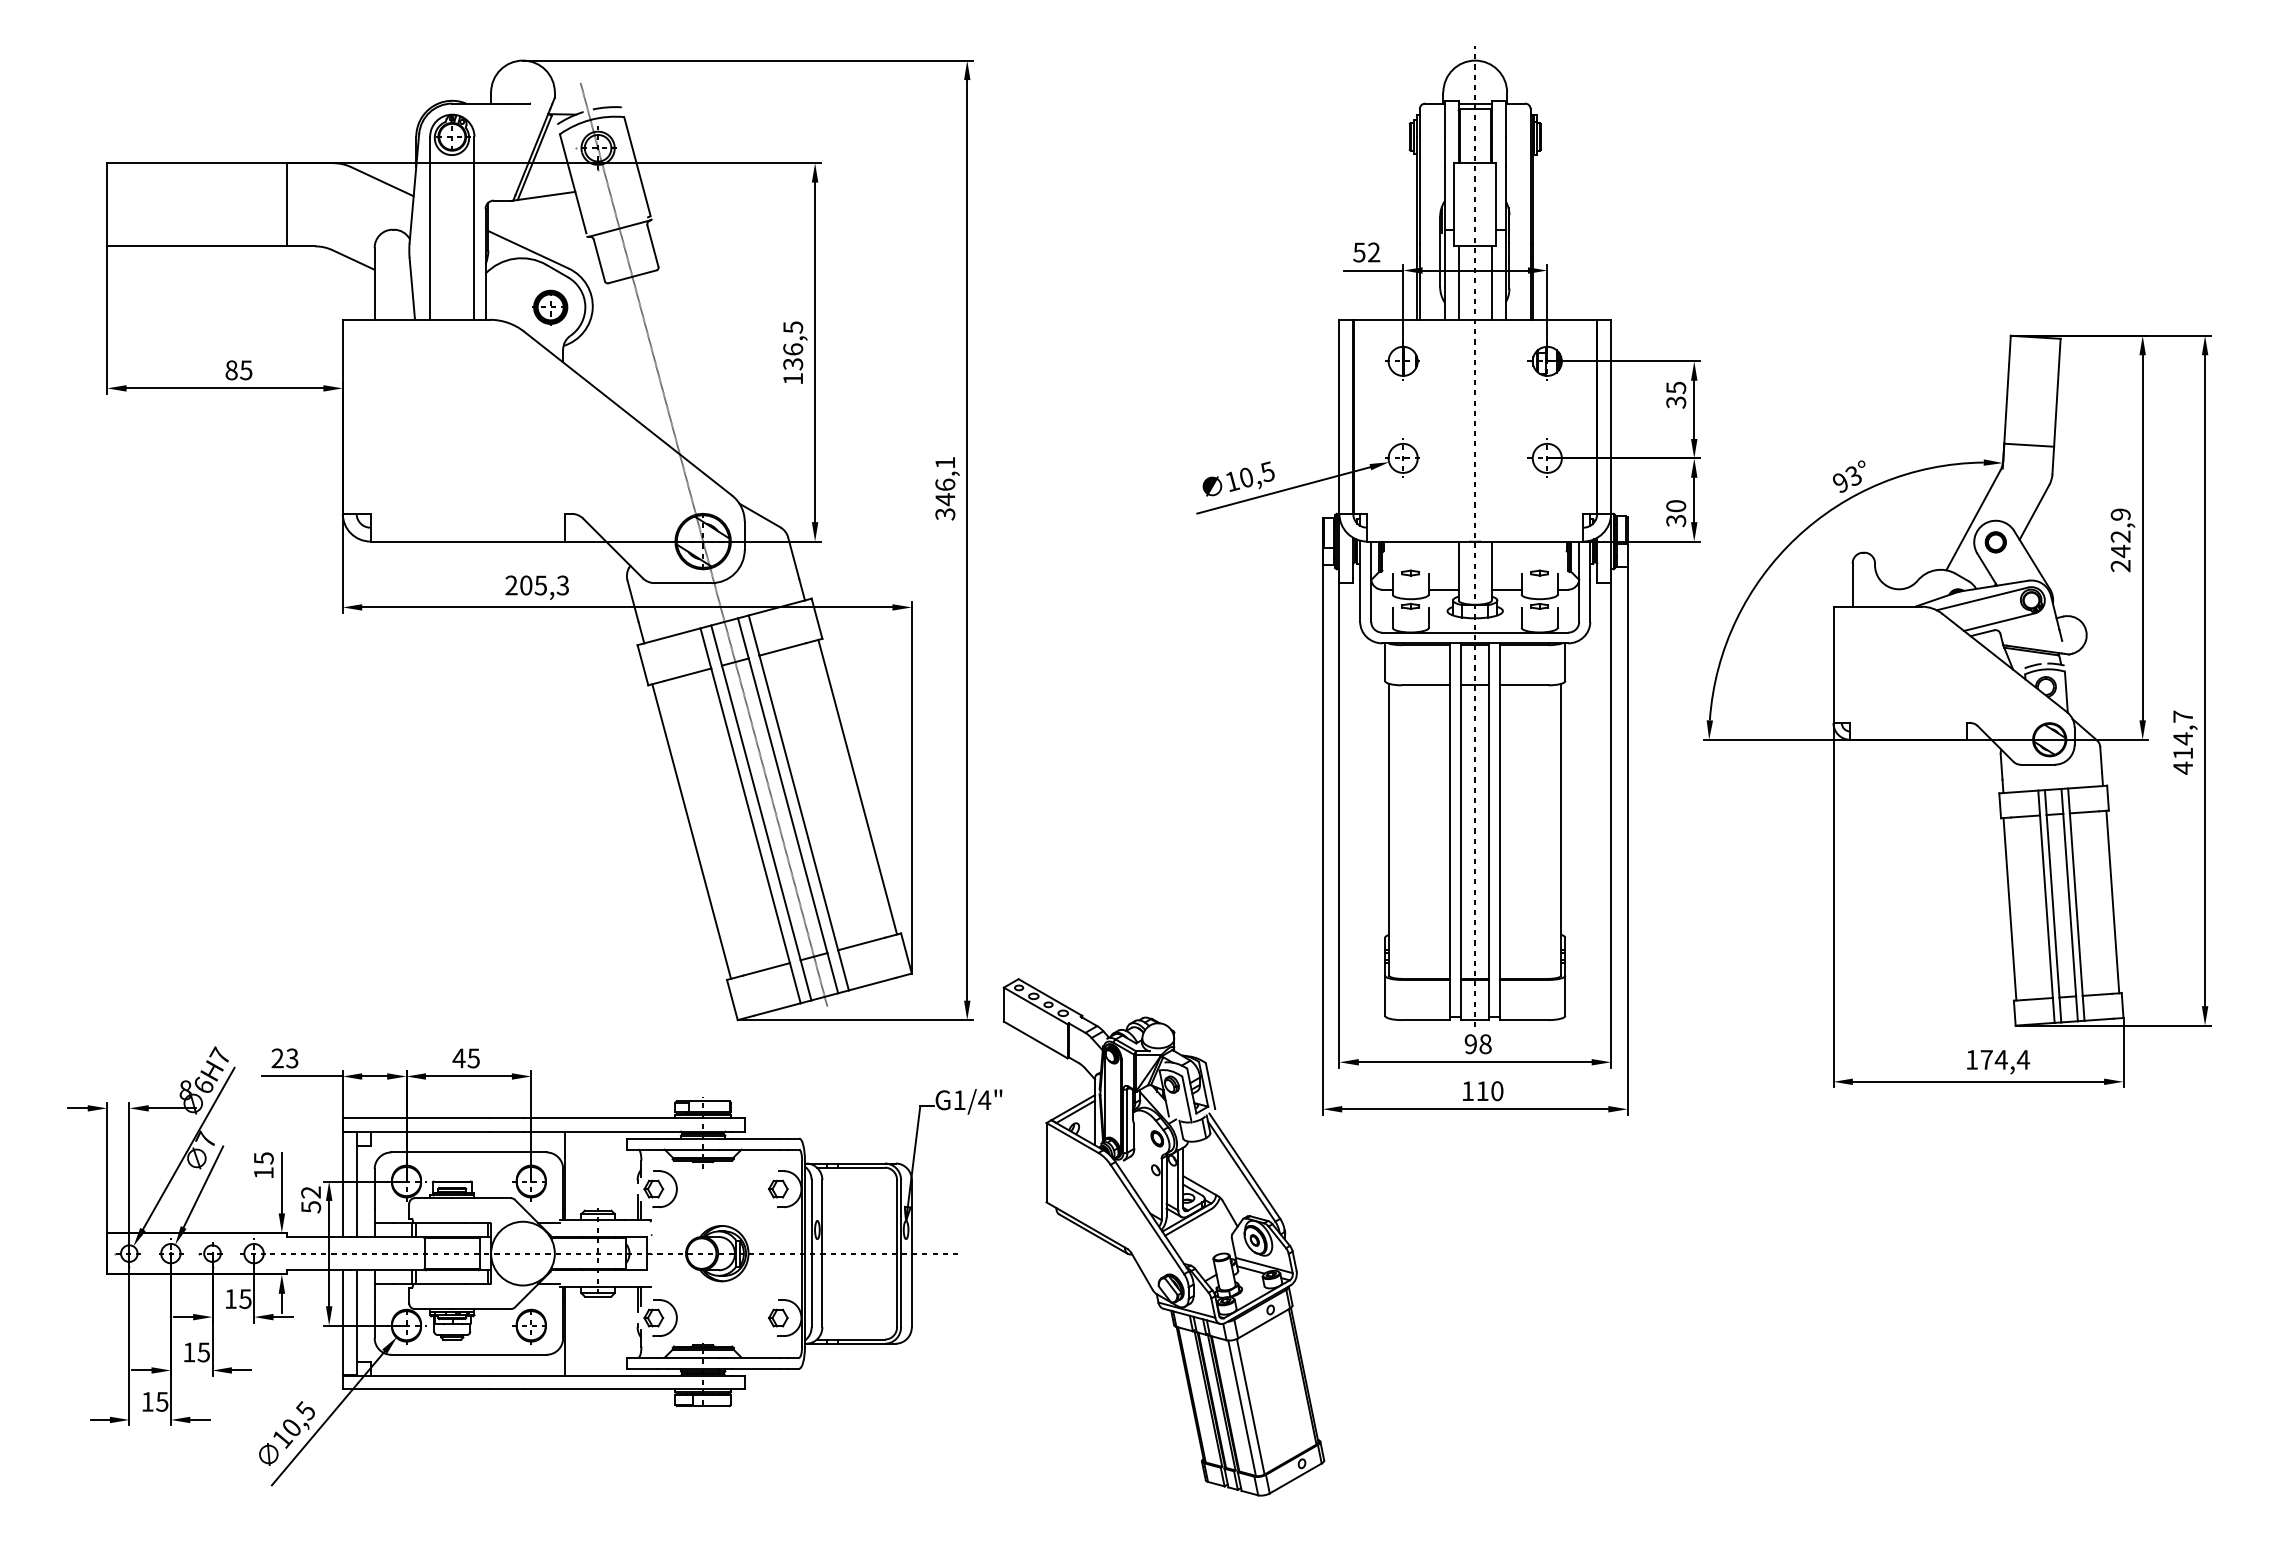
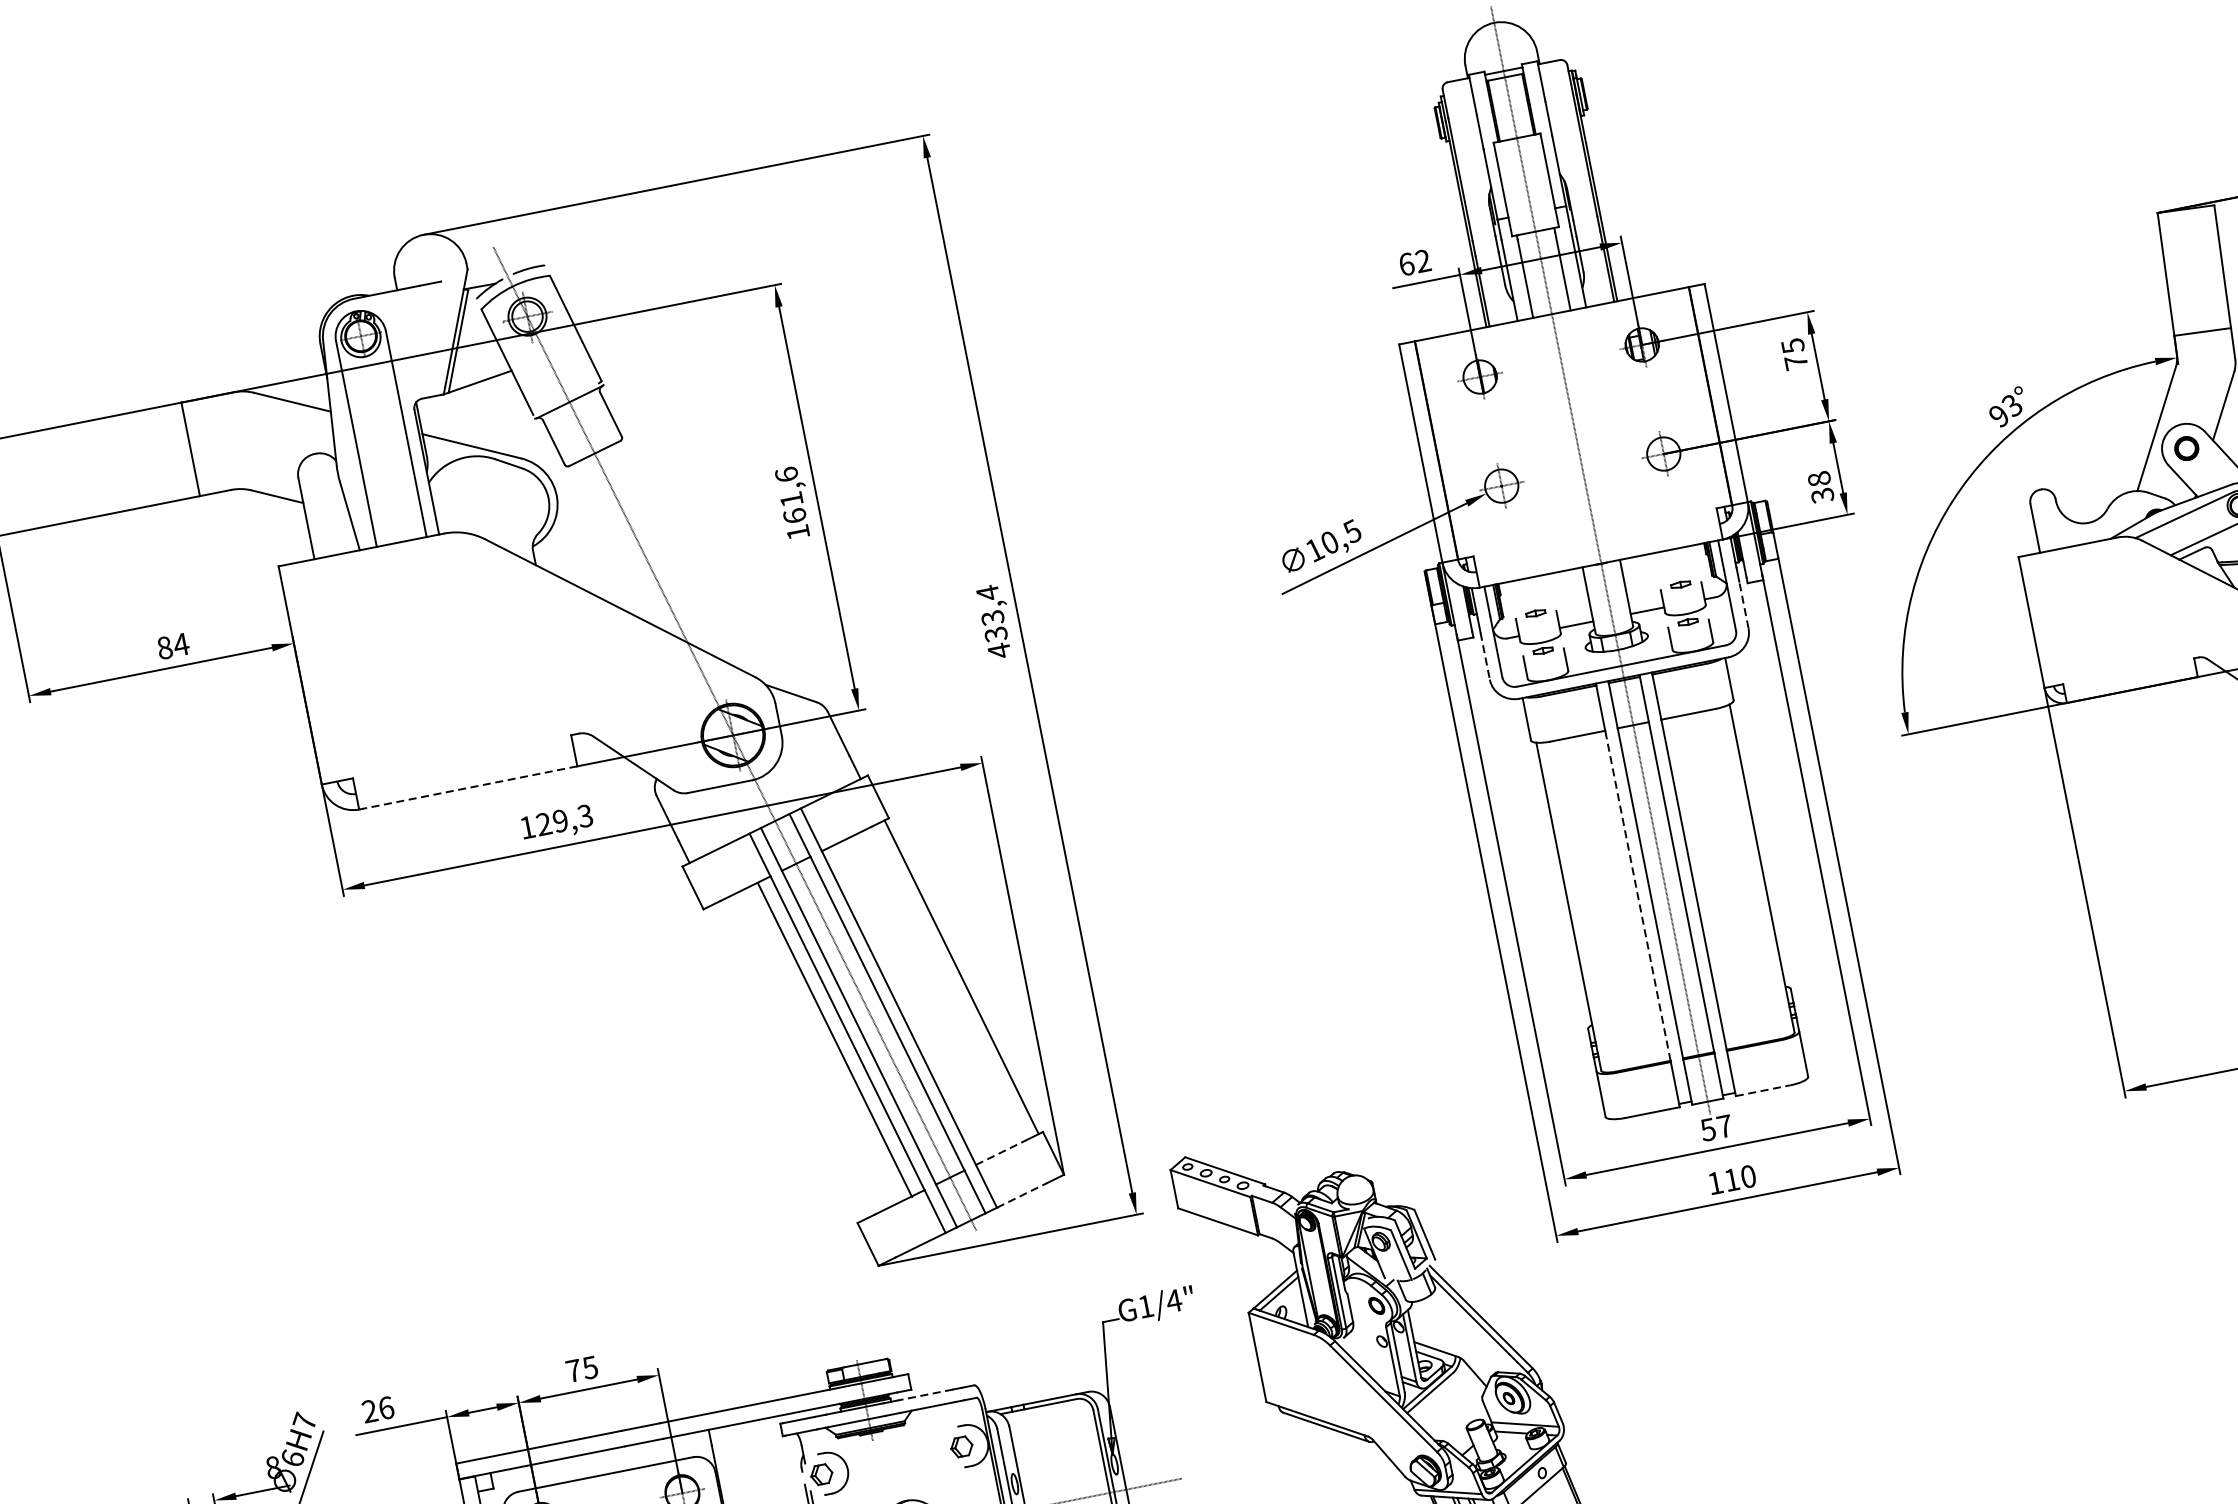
text: (1359, 252) -> (1406, 264), 52 -> 62
part: (550, 307) -> (509, 506), removed
text: (793, 345) -> (791, 494), 136,5 -> 161,6
text: (245, 370) -> (180, 645), 85 -> 84
text: (1676, 402) -> (1796, 362), 35 -> 75
text: (945, 488) -> (993, 621), 346,1 -> 433,4
text: (1675, 506) -> (1818, 479), 30 -> 38
line: (467, 541) -> (468, 787), solid -> dashed
text: (525, 585) -> (543, 824), 205,3 -> 129,3
line: (1360, 601) -> (1485, 656), solid -> dashed
line: (1590, 601) -> (1744, 605), solid -> dashed
line: (691, 831) -> (834, 1040), moved
line: (1450, 832) -> (1638, 896), solid -> dashed
line: (862, 943) -> (1001, 1151), solid -> dashed
line: (872, 984) -> (1022, 1195), solid -> dashed
line: (1524, 1020) -> (1763, 1091), solid -> dashed
text: (1477, 1044) -> (1715, 1128), 98 -> 57
text: (292, 1058) -> (386, 1408), 23 -> 26
text: (458, 1058) -> (573, 1371), 45 -> 75
line: (755, 1138) -> (924, 1395), solid -> dashed

